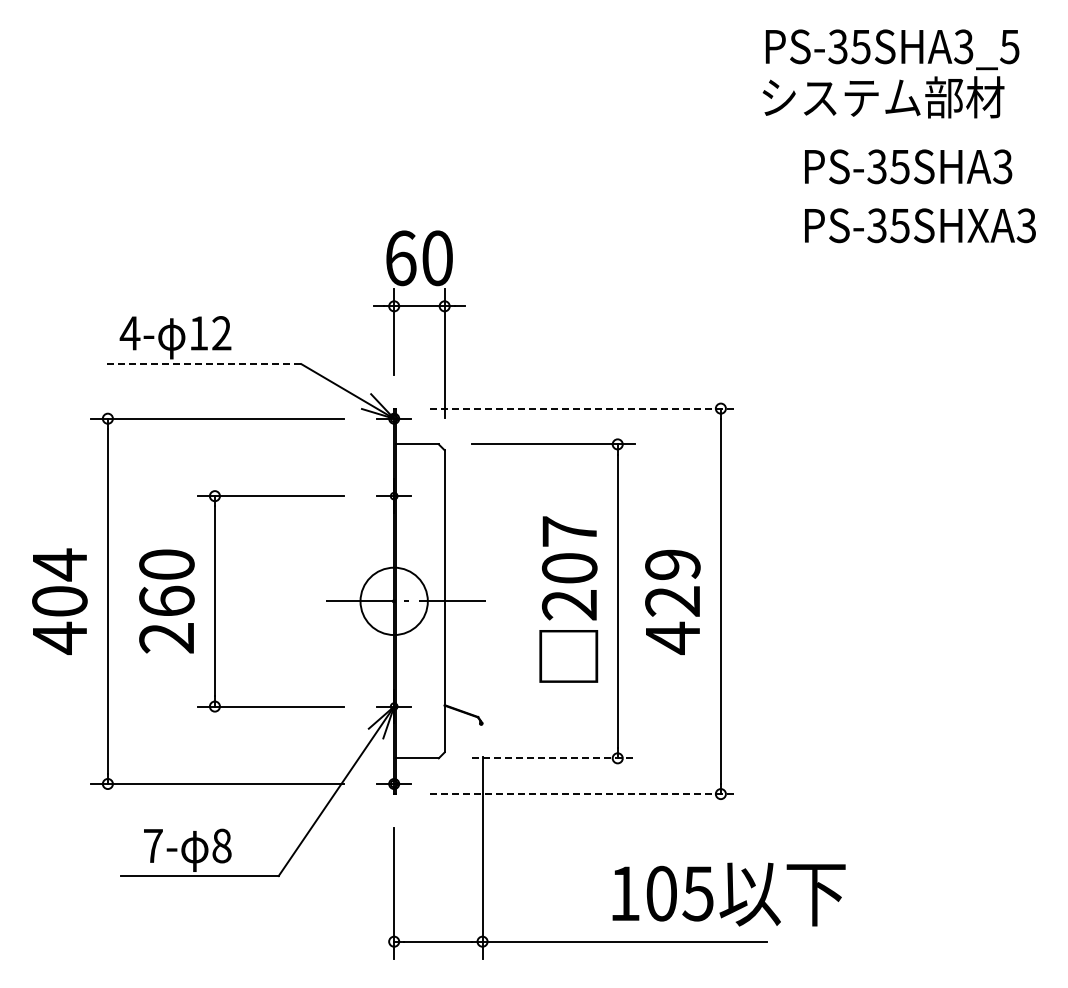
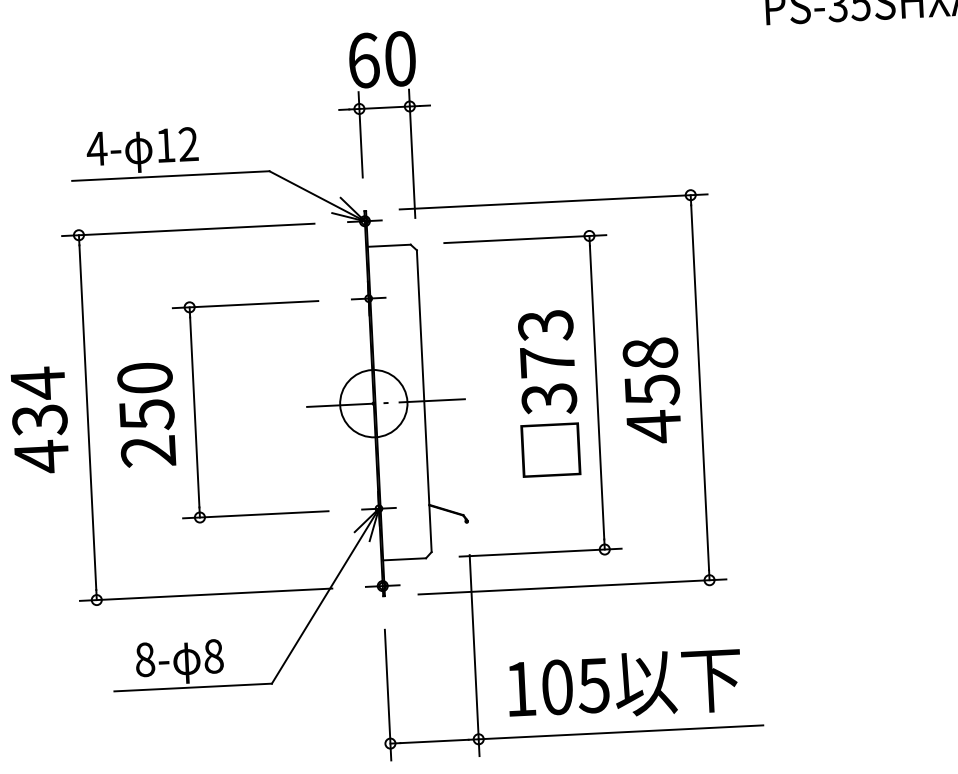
line: (202, 364) -> (170, 176), dashed -> solid
line: (584, 408) -> (554, 201), dashed -> solid
text: (569, 568) -> (547, 362), 207 -> 373
text: (672, 583) -> (650, 372), 429 -> 458
text: (59, 601) -> (39, 420), 404 -> 434
text: (166, 601) -> (146, 414), 260 -> 250
line: (554, 758) -> (541, 552), dashed -> solid
line: (584, 794) -> (573, 587), dashed -> solid
text: (152, 845) -> (144, 659), 7- -> 8-
text: (728, 894) -> (624, 684), moved

